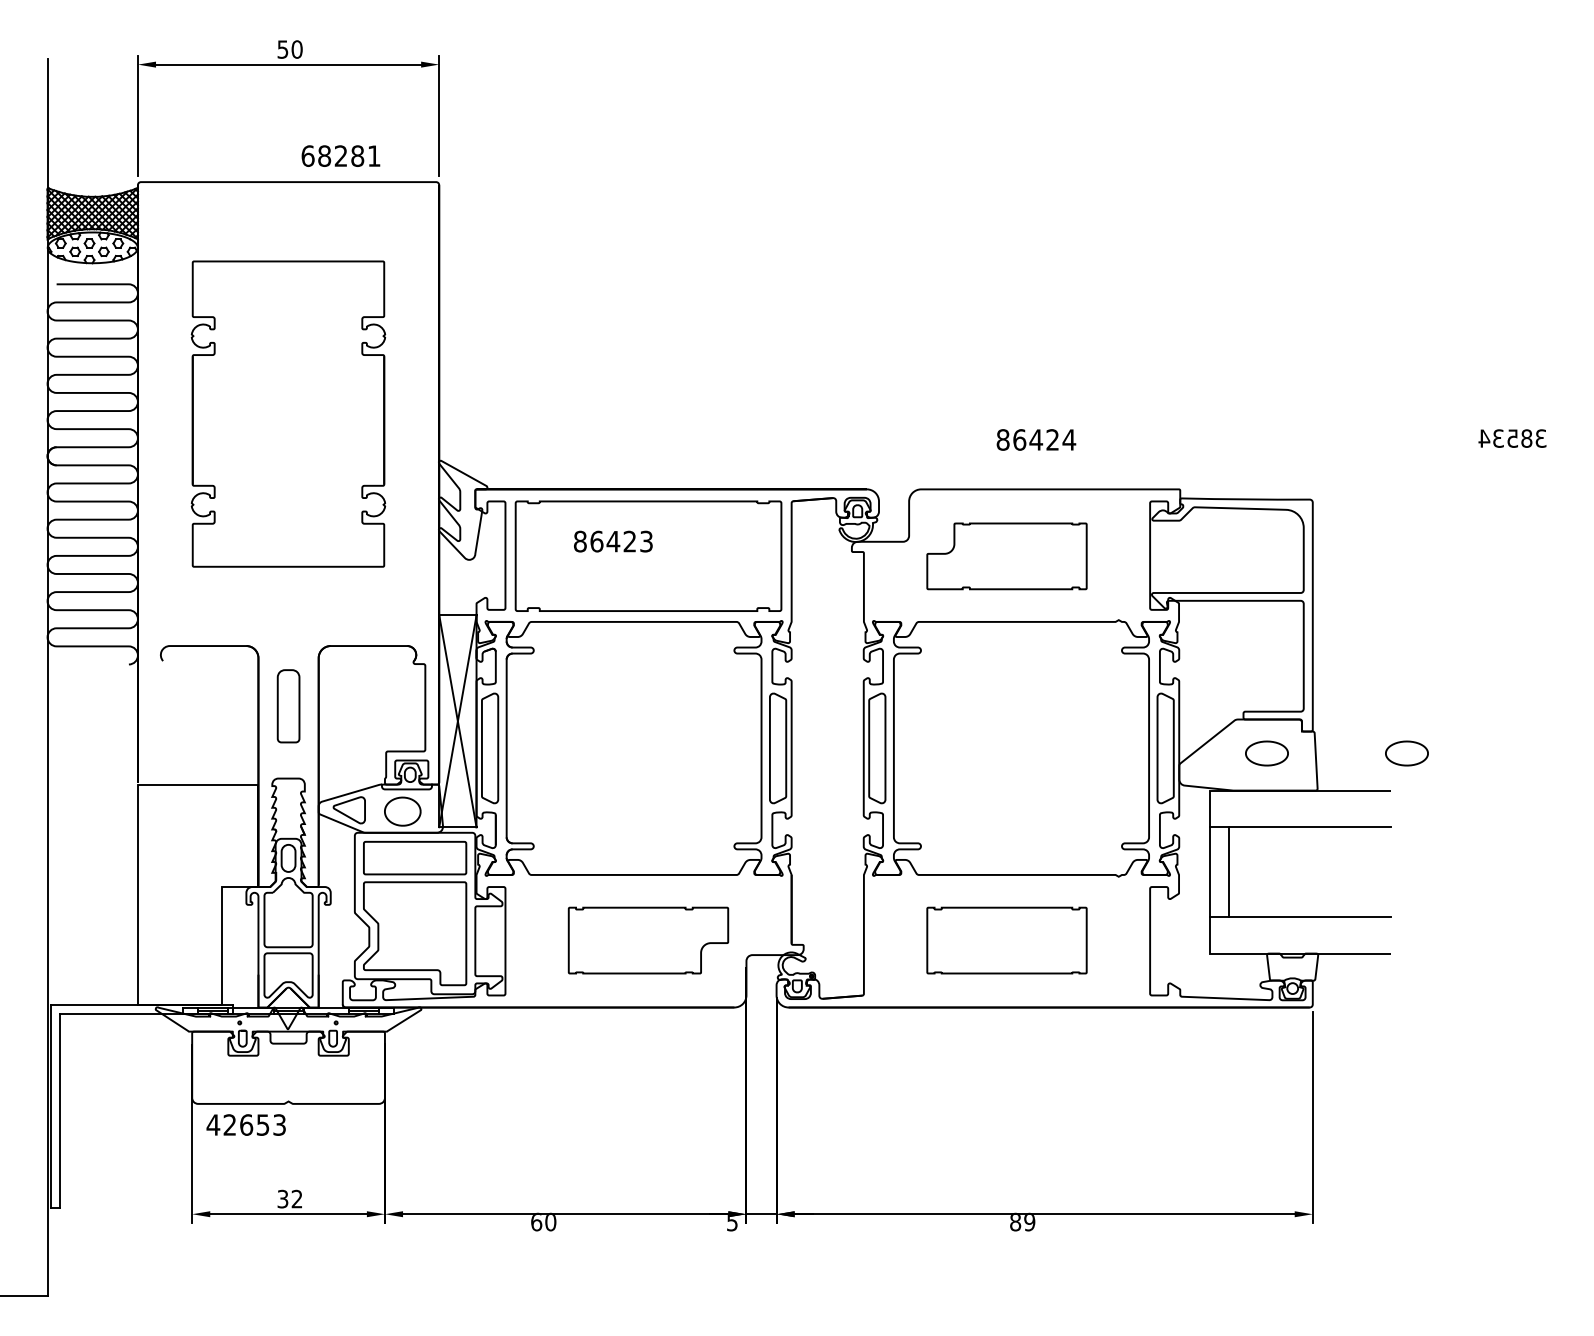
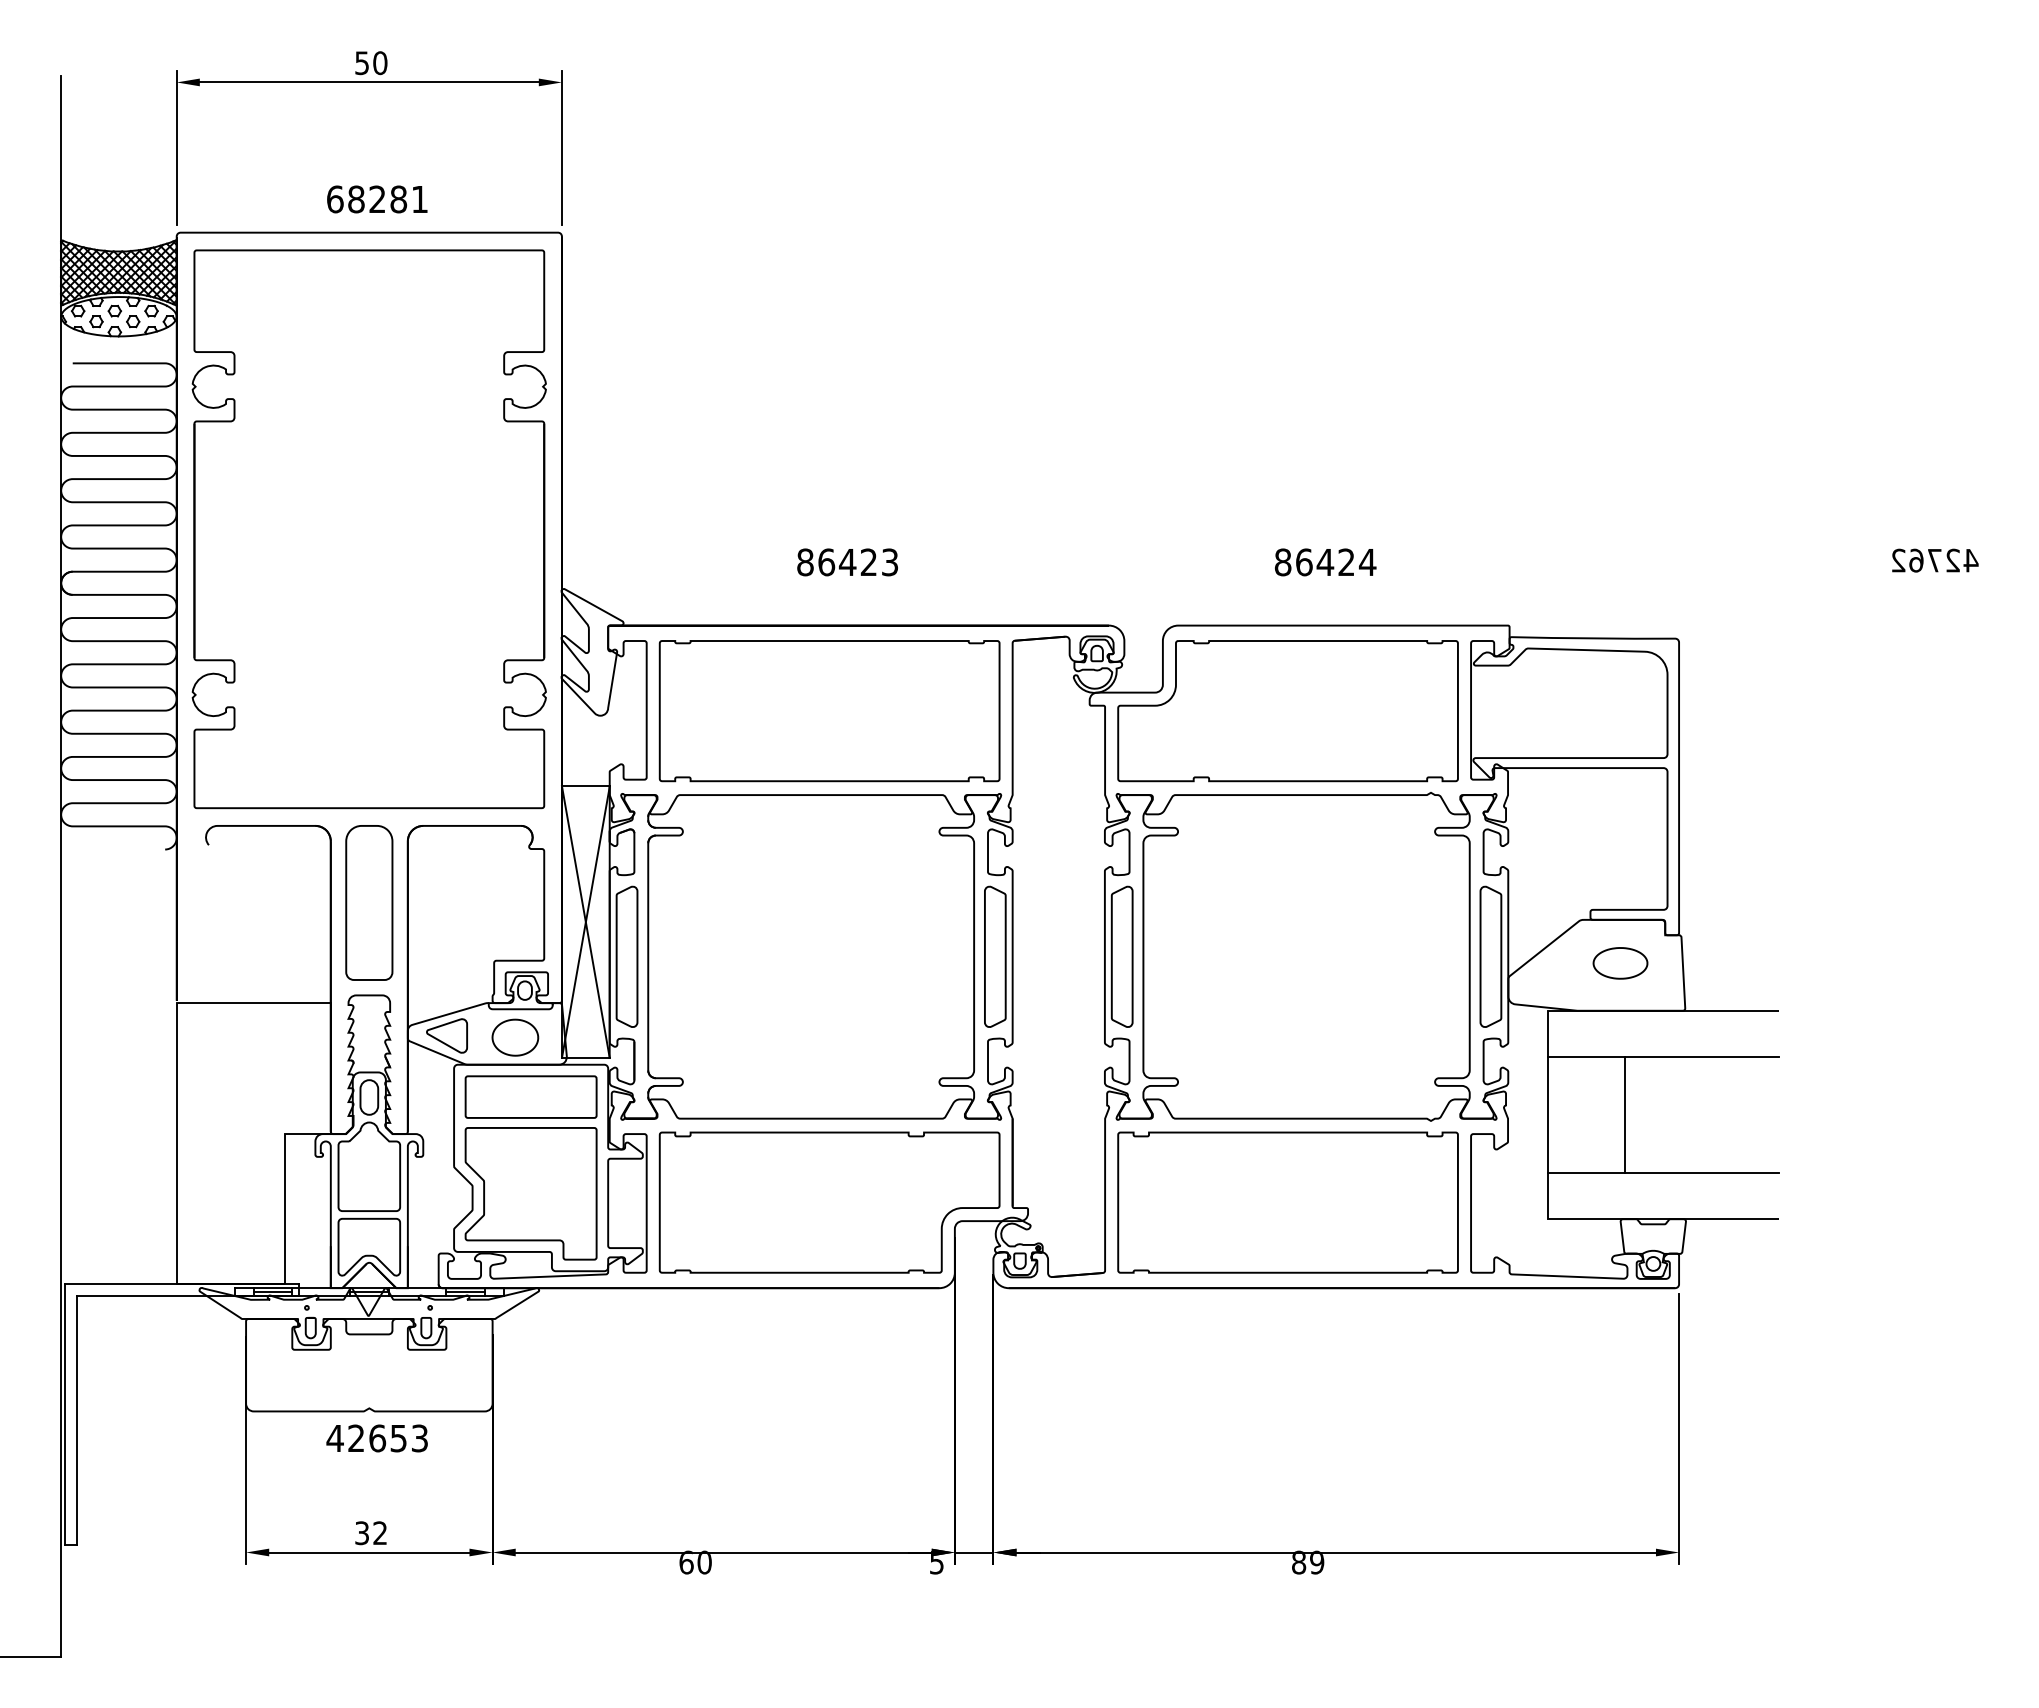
text: (341, 156) -> (377, 199), moved
part: (287, 414) -> (368, 529), size x1.43
text: (1512, 438) -> (1934, 560), 38534 -> 42762
text: (613, 541) -> (847, 562), moved
part: (1006, 556) -> (1287, 711), size x1.67
part: (288, 705) -> (369, 902), size x1.67
part: (1406, 753) -> (1799, 963), removed
line: (1229, 871) -> (1625, 1114), moved
part: (648, 940) -> (829, 1202), size x1.67
part: (1006, 940) -> (1287, 1202), size x1.67
text: (245, 1125) -> (376, 1438), moved

